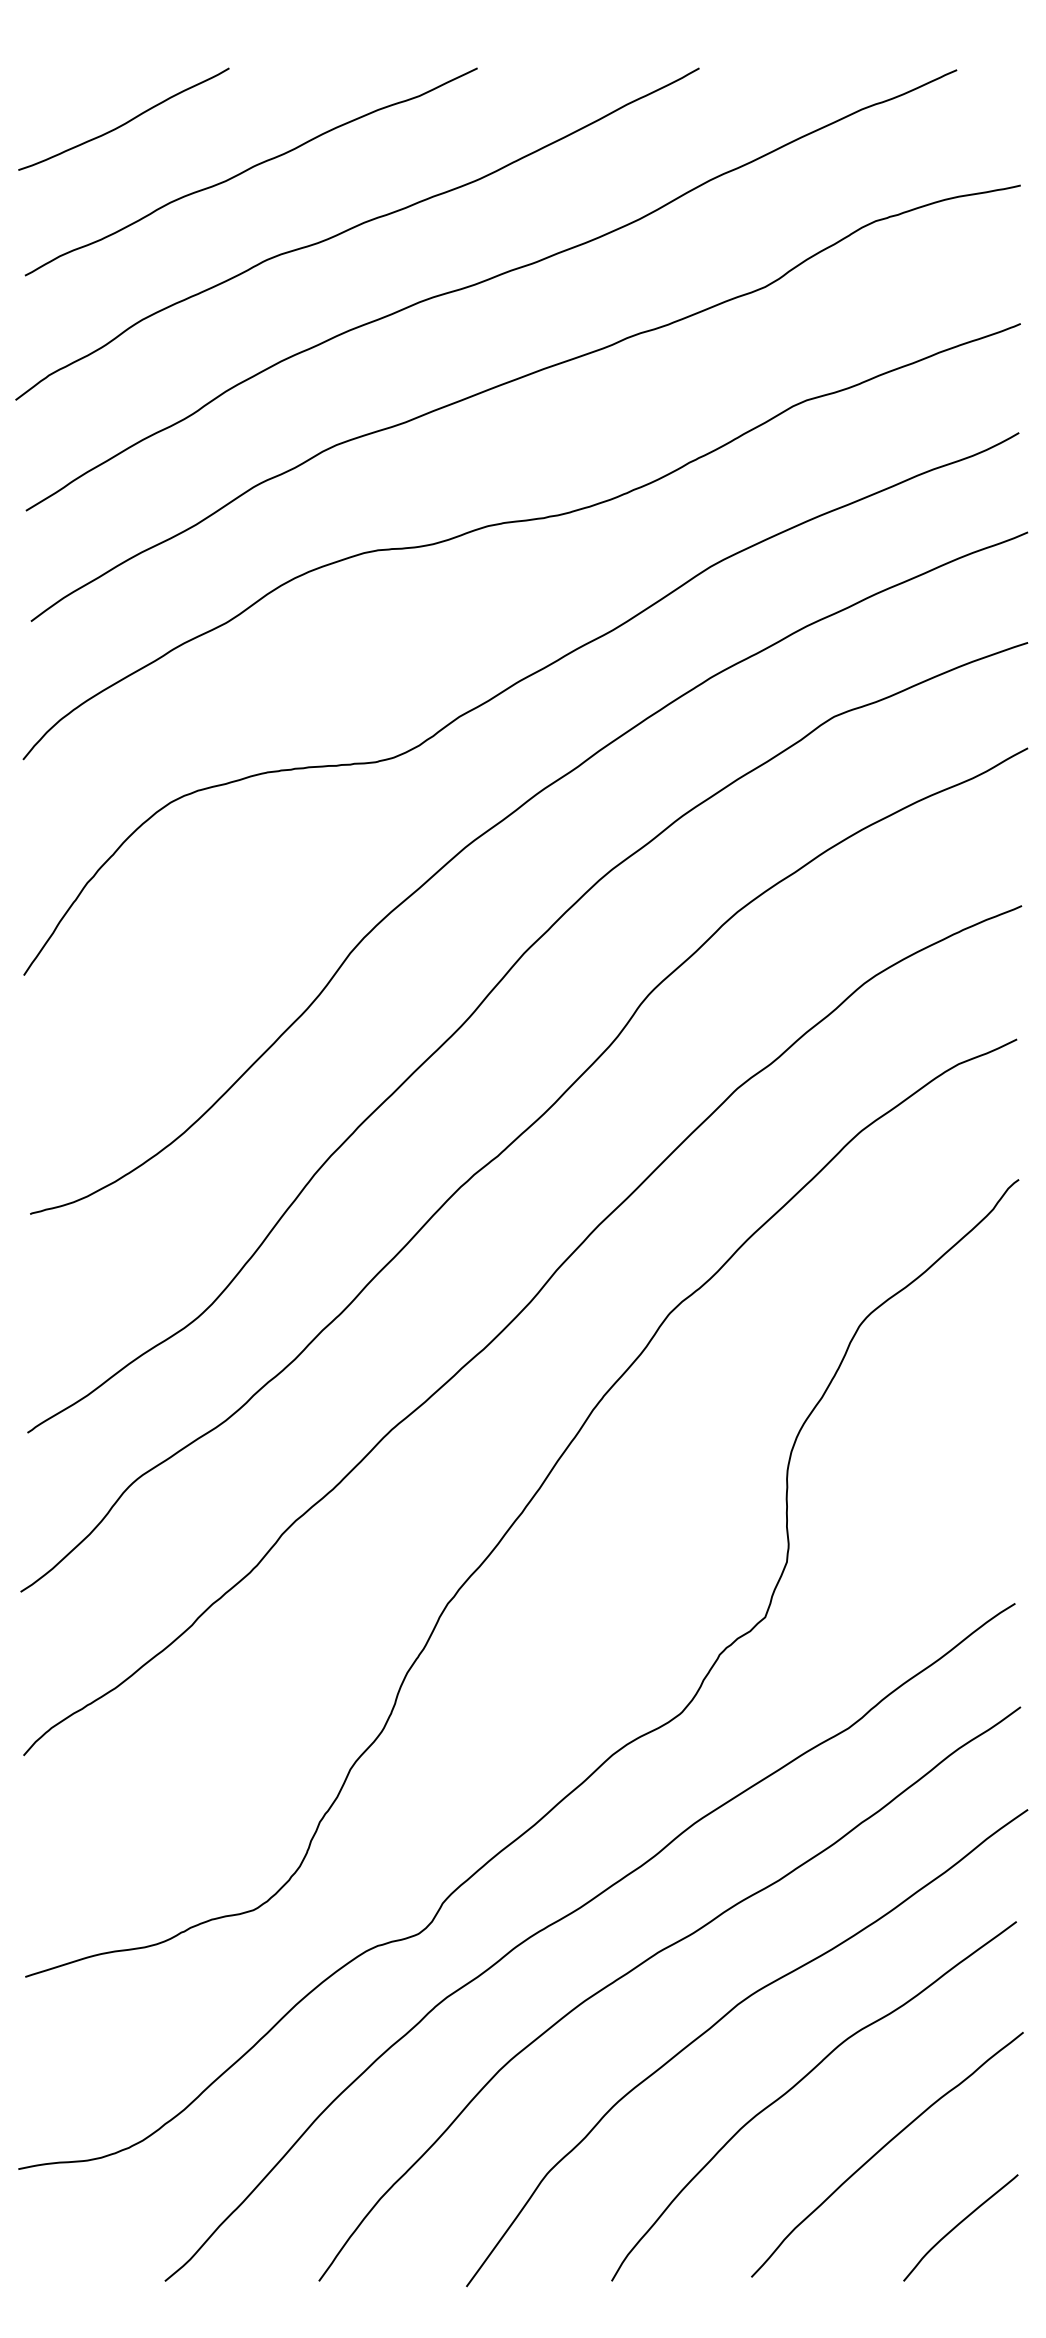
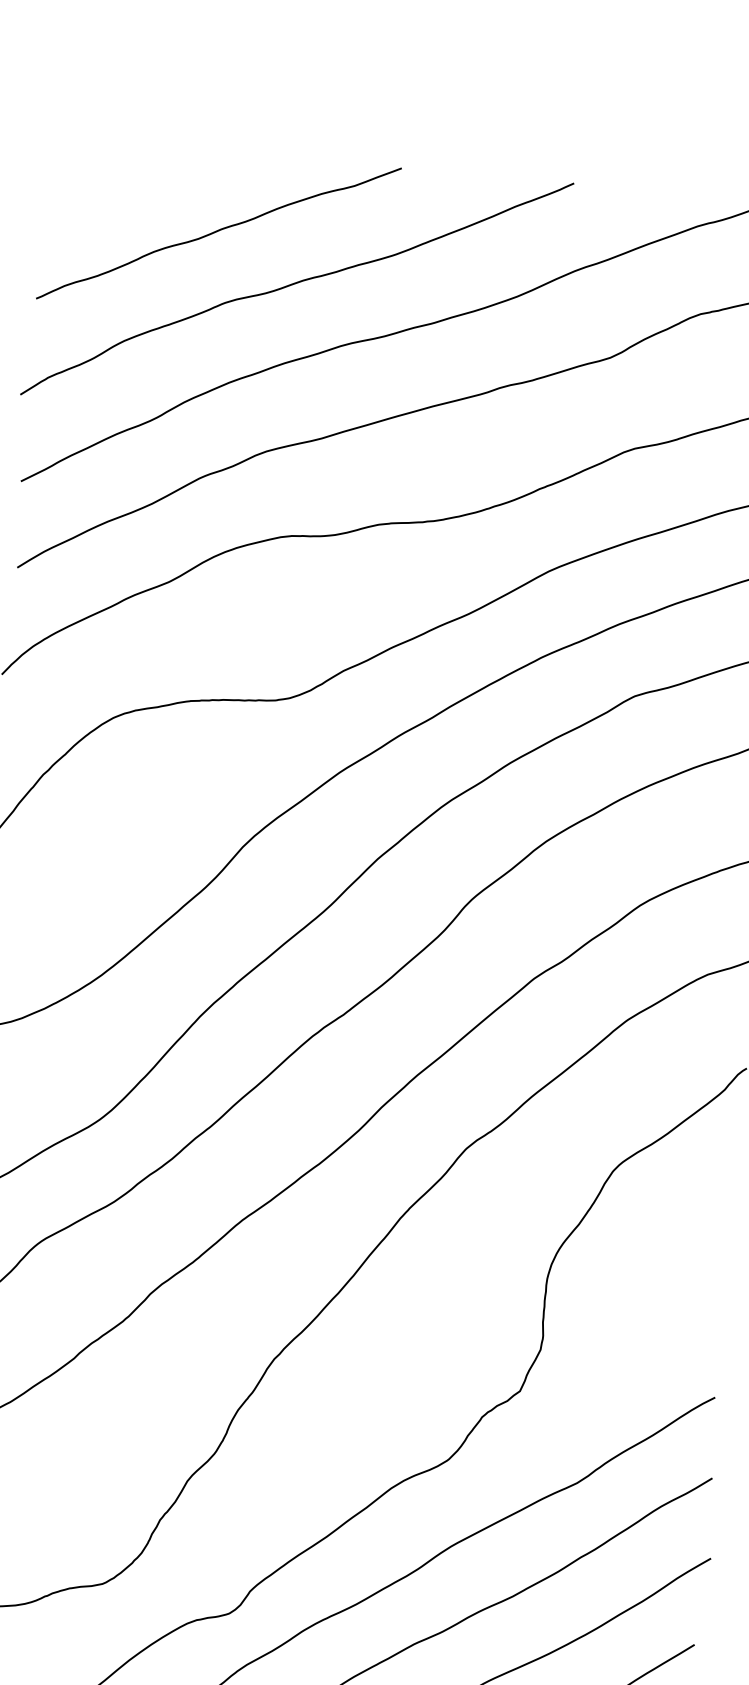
curve: (126, 121) -> (125, 185), removed

